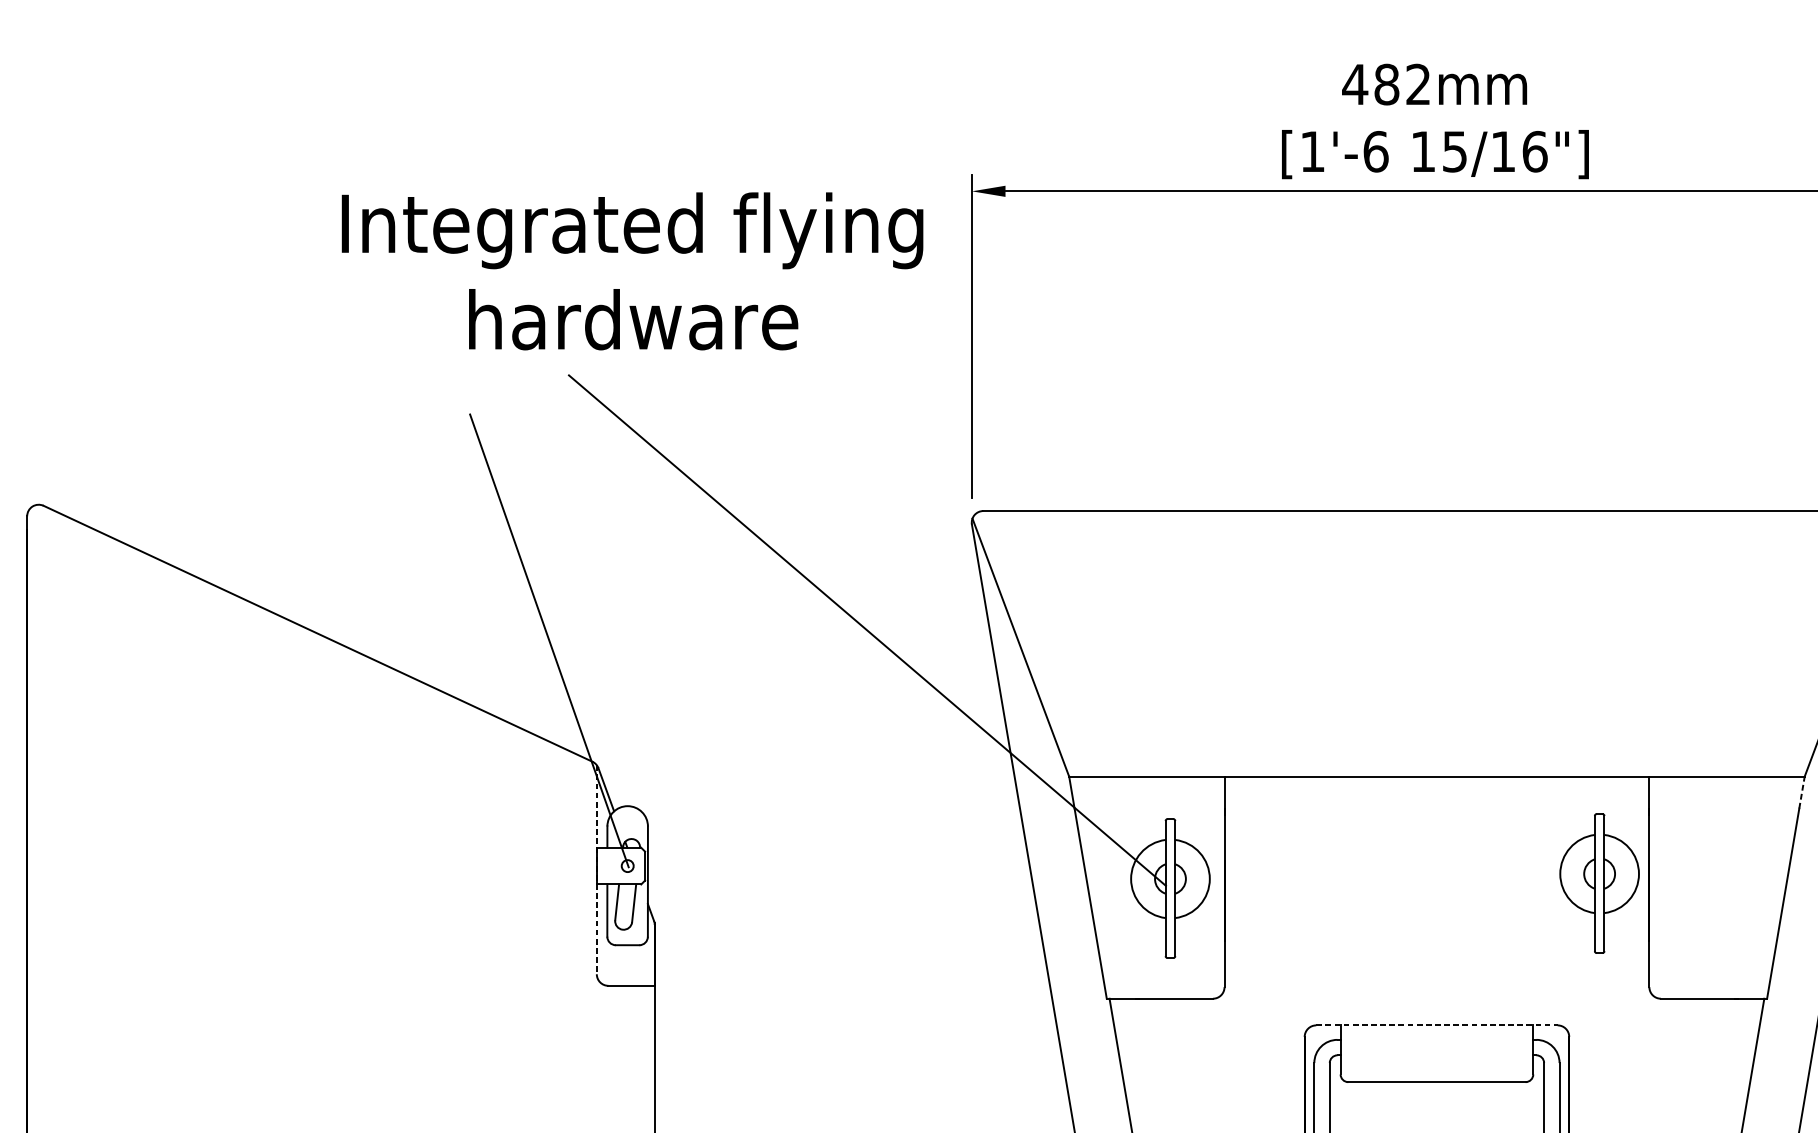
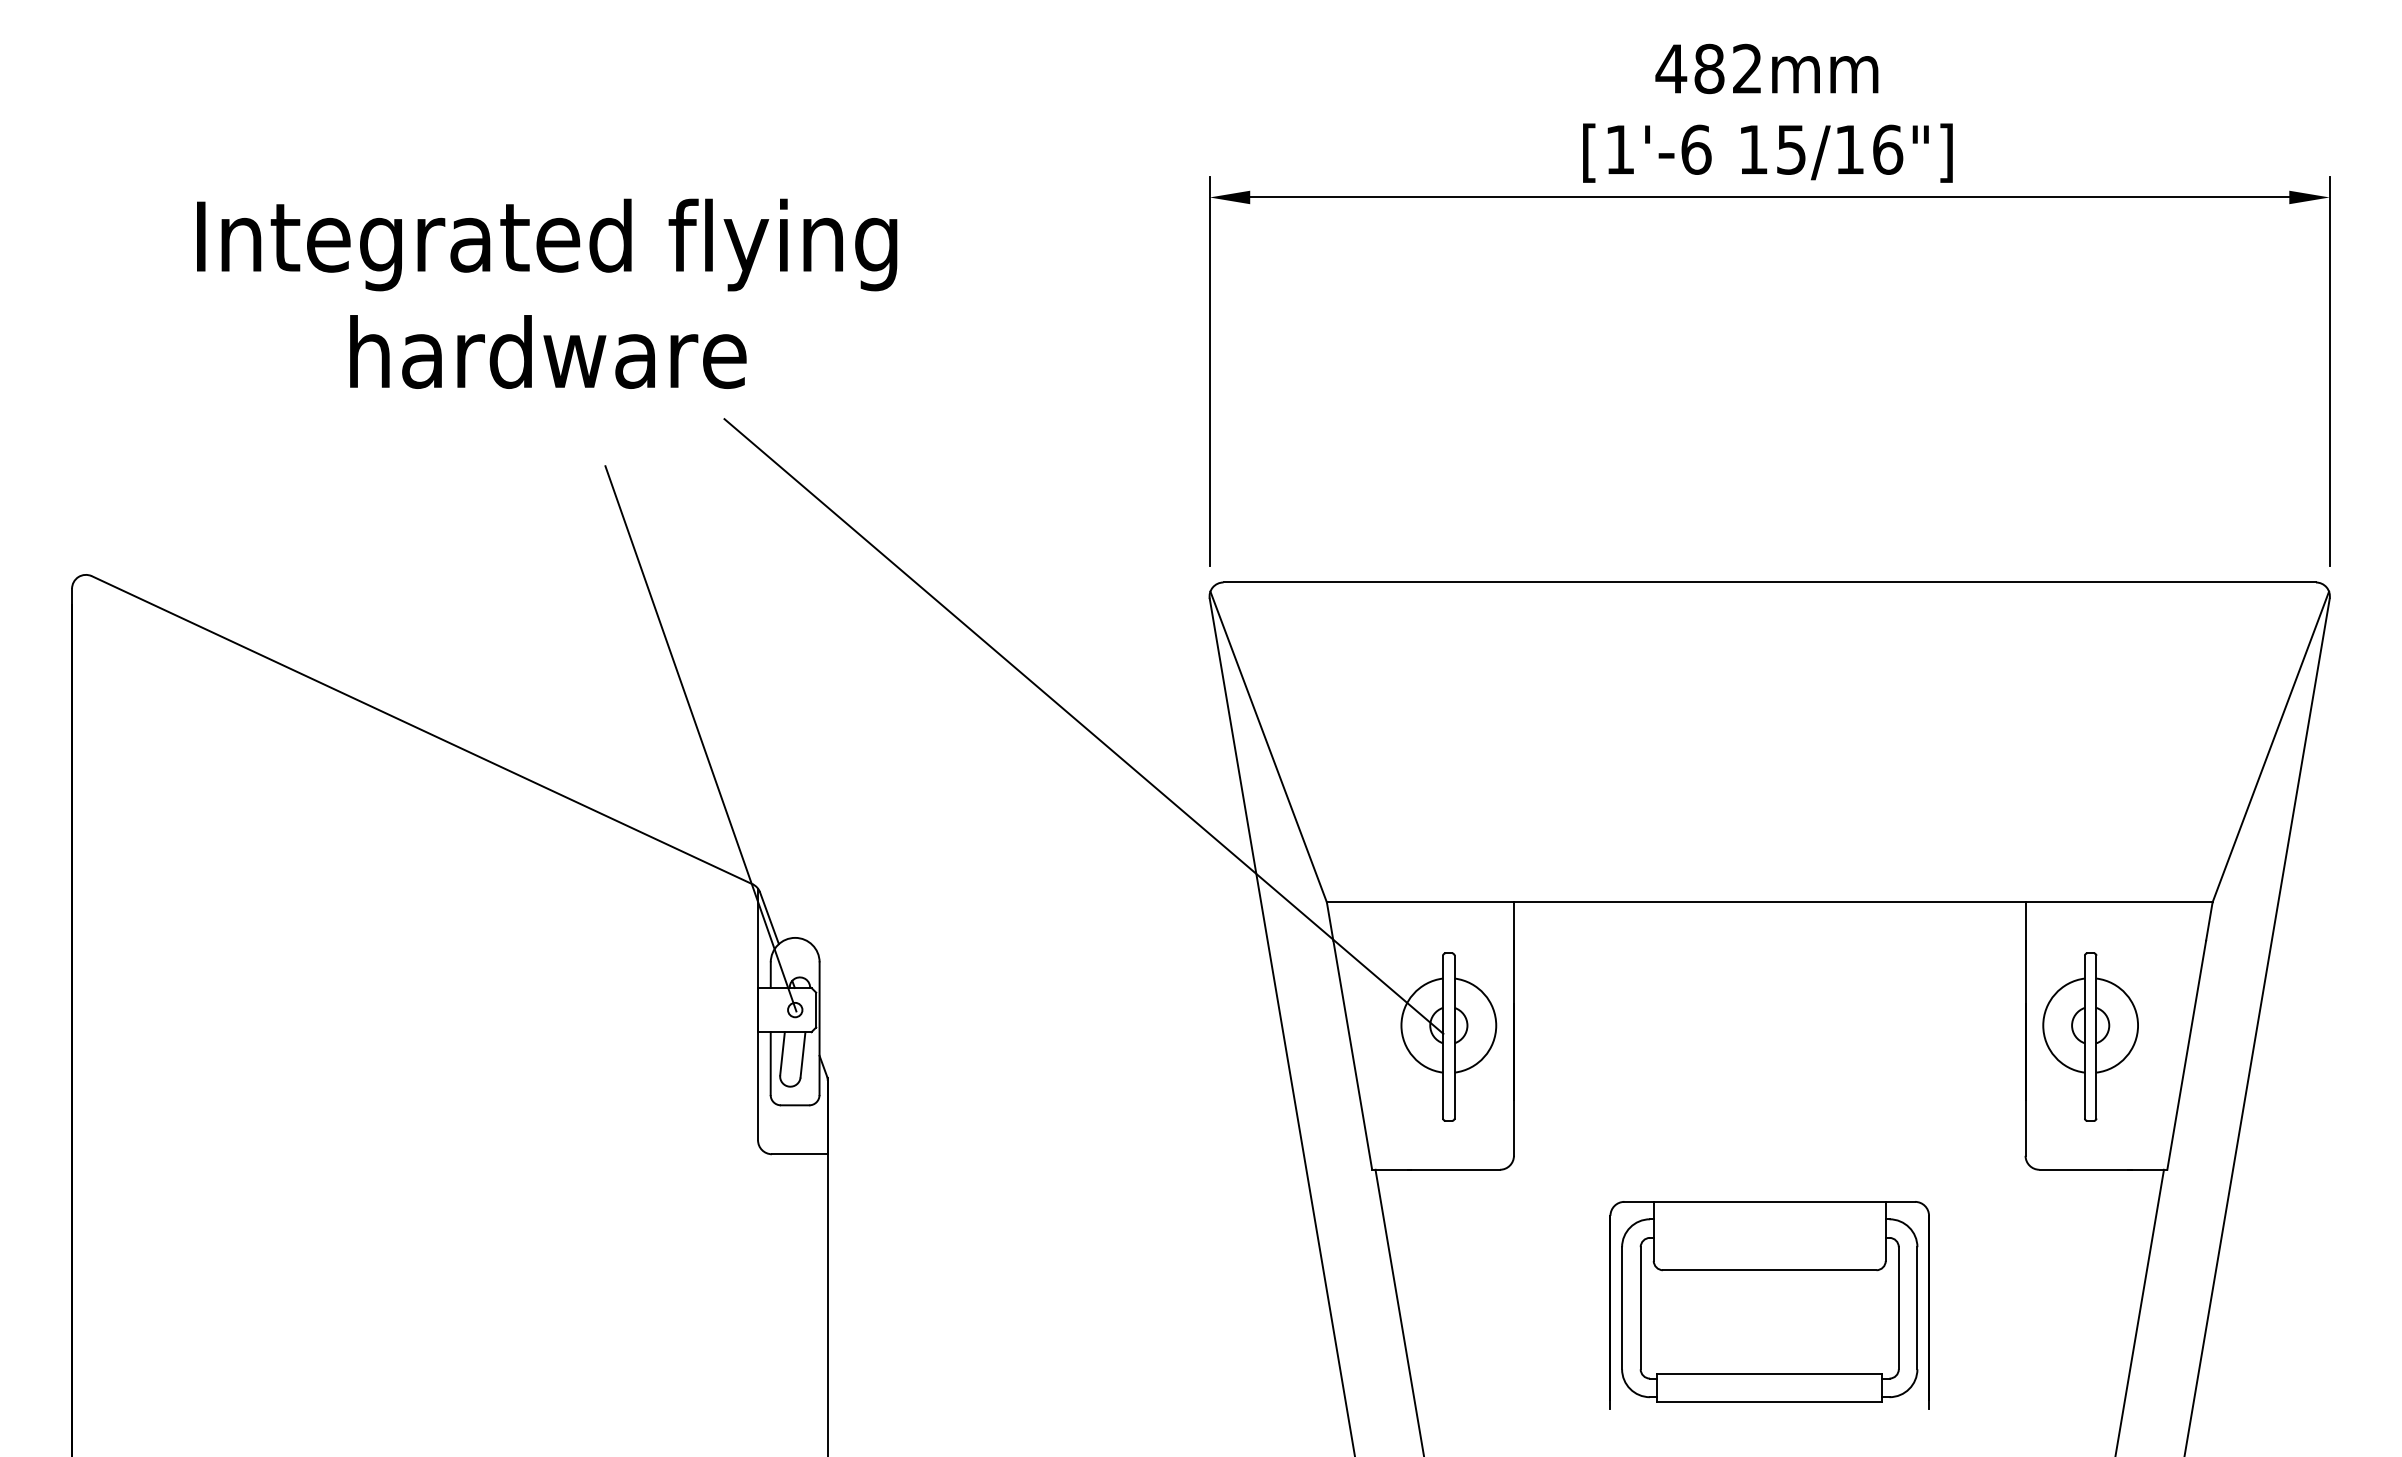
text: (632, 271) -> (547, 293), moved
line: (1802, 792) -> (2209, 921), dashed -> solid
line: (597, 869) -> (758, 1014), dashed -> solid
part: (1599, 883) -> (2090, 1036), moved
line: (1437, 1025) -> (1770, 1201), dashed -> solid

